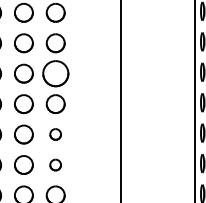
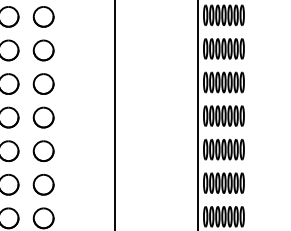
part: (55, 73) -> (43, 83), size x0.71
part: (55, 133) -> (43, 150), size x1.67
part: (55, 164) -> (43, 184), size x1.67

